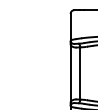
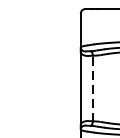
line: (80, 73) -> (93, 88), solid -> dashed

